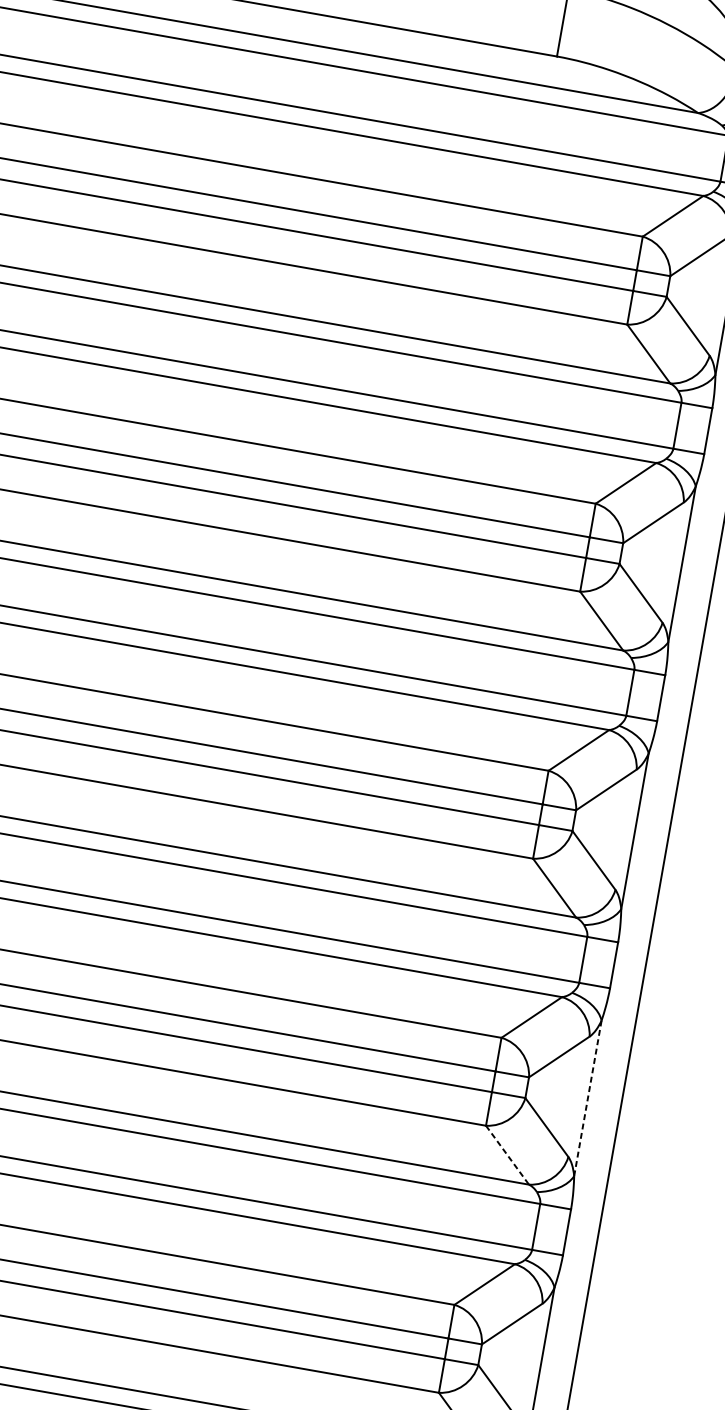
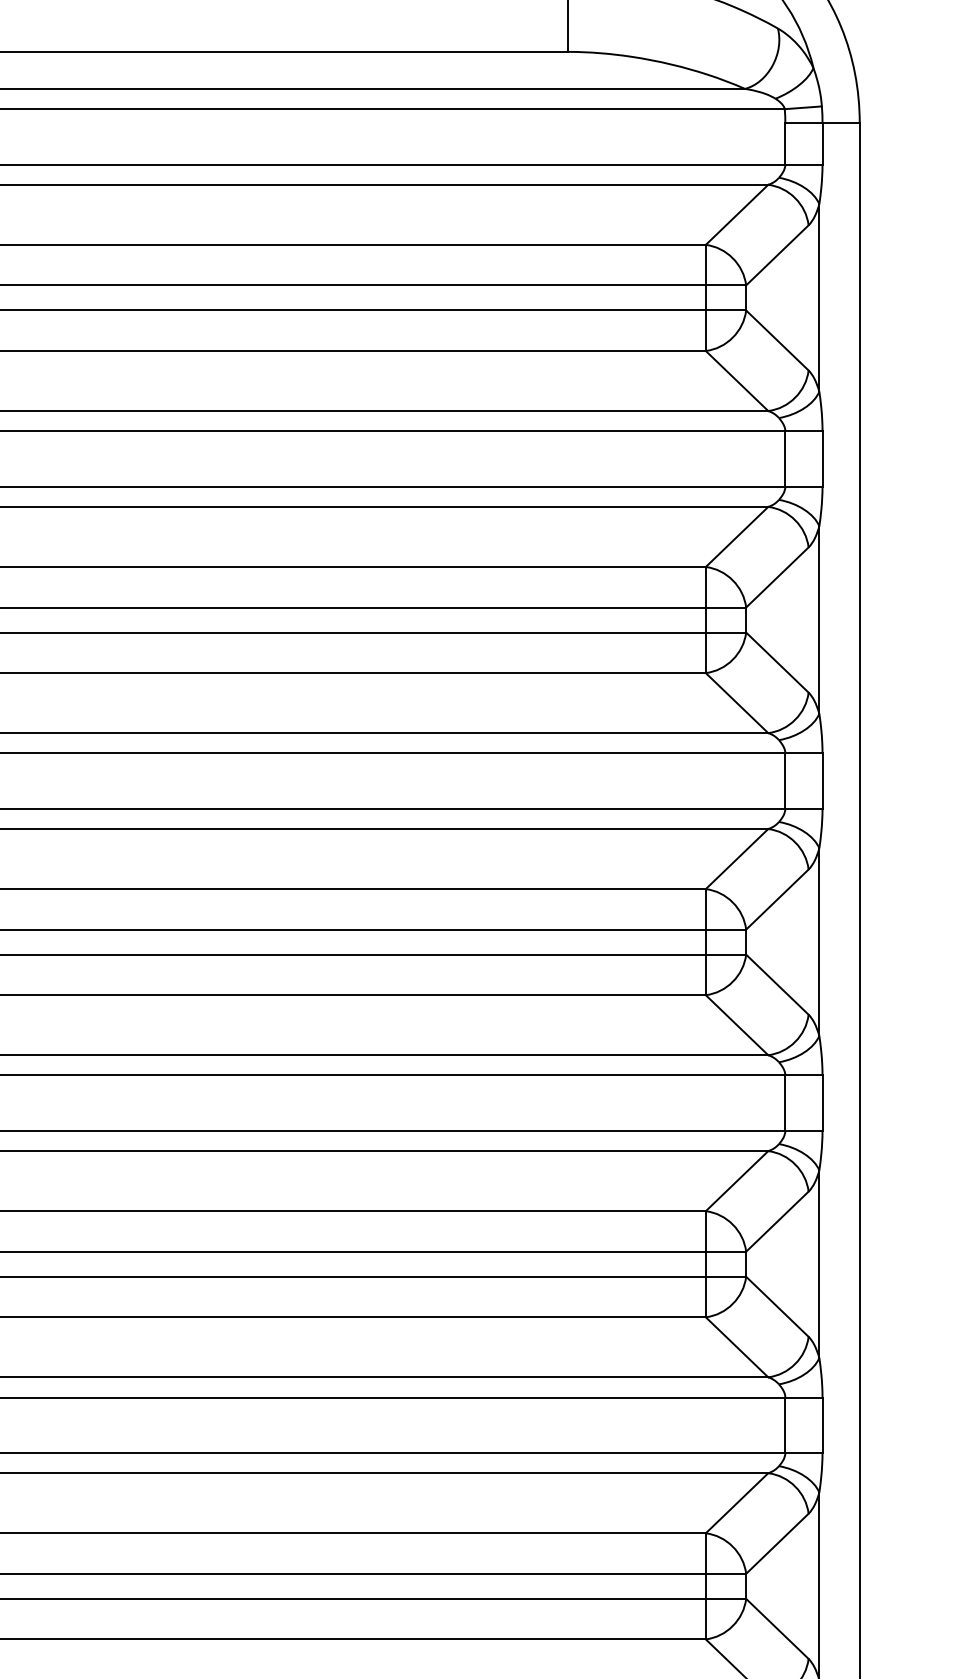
line: (587, 1098) -> (819, 1264), dashed -> solid
line: (507, 1155) -> (737, 1347), dashed -> solid

